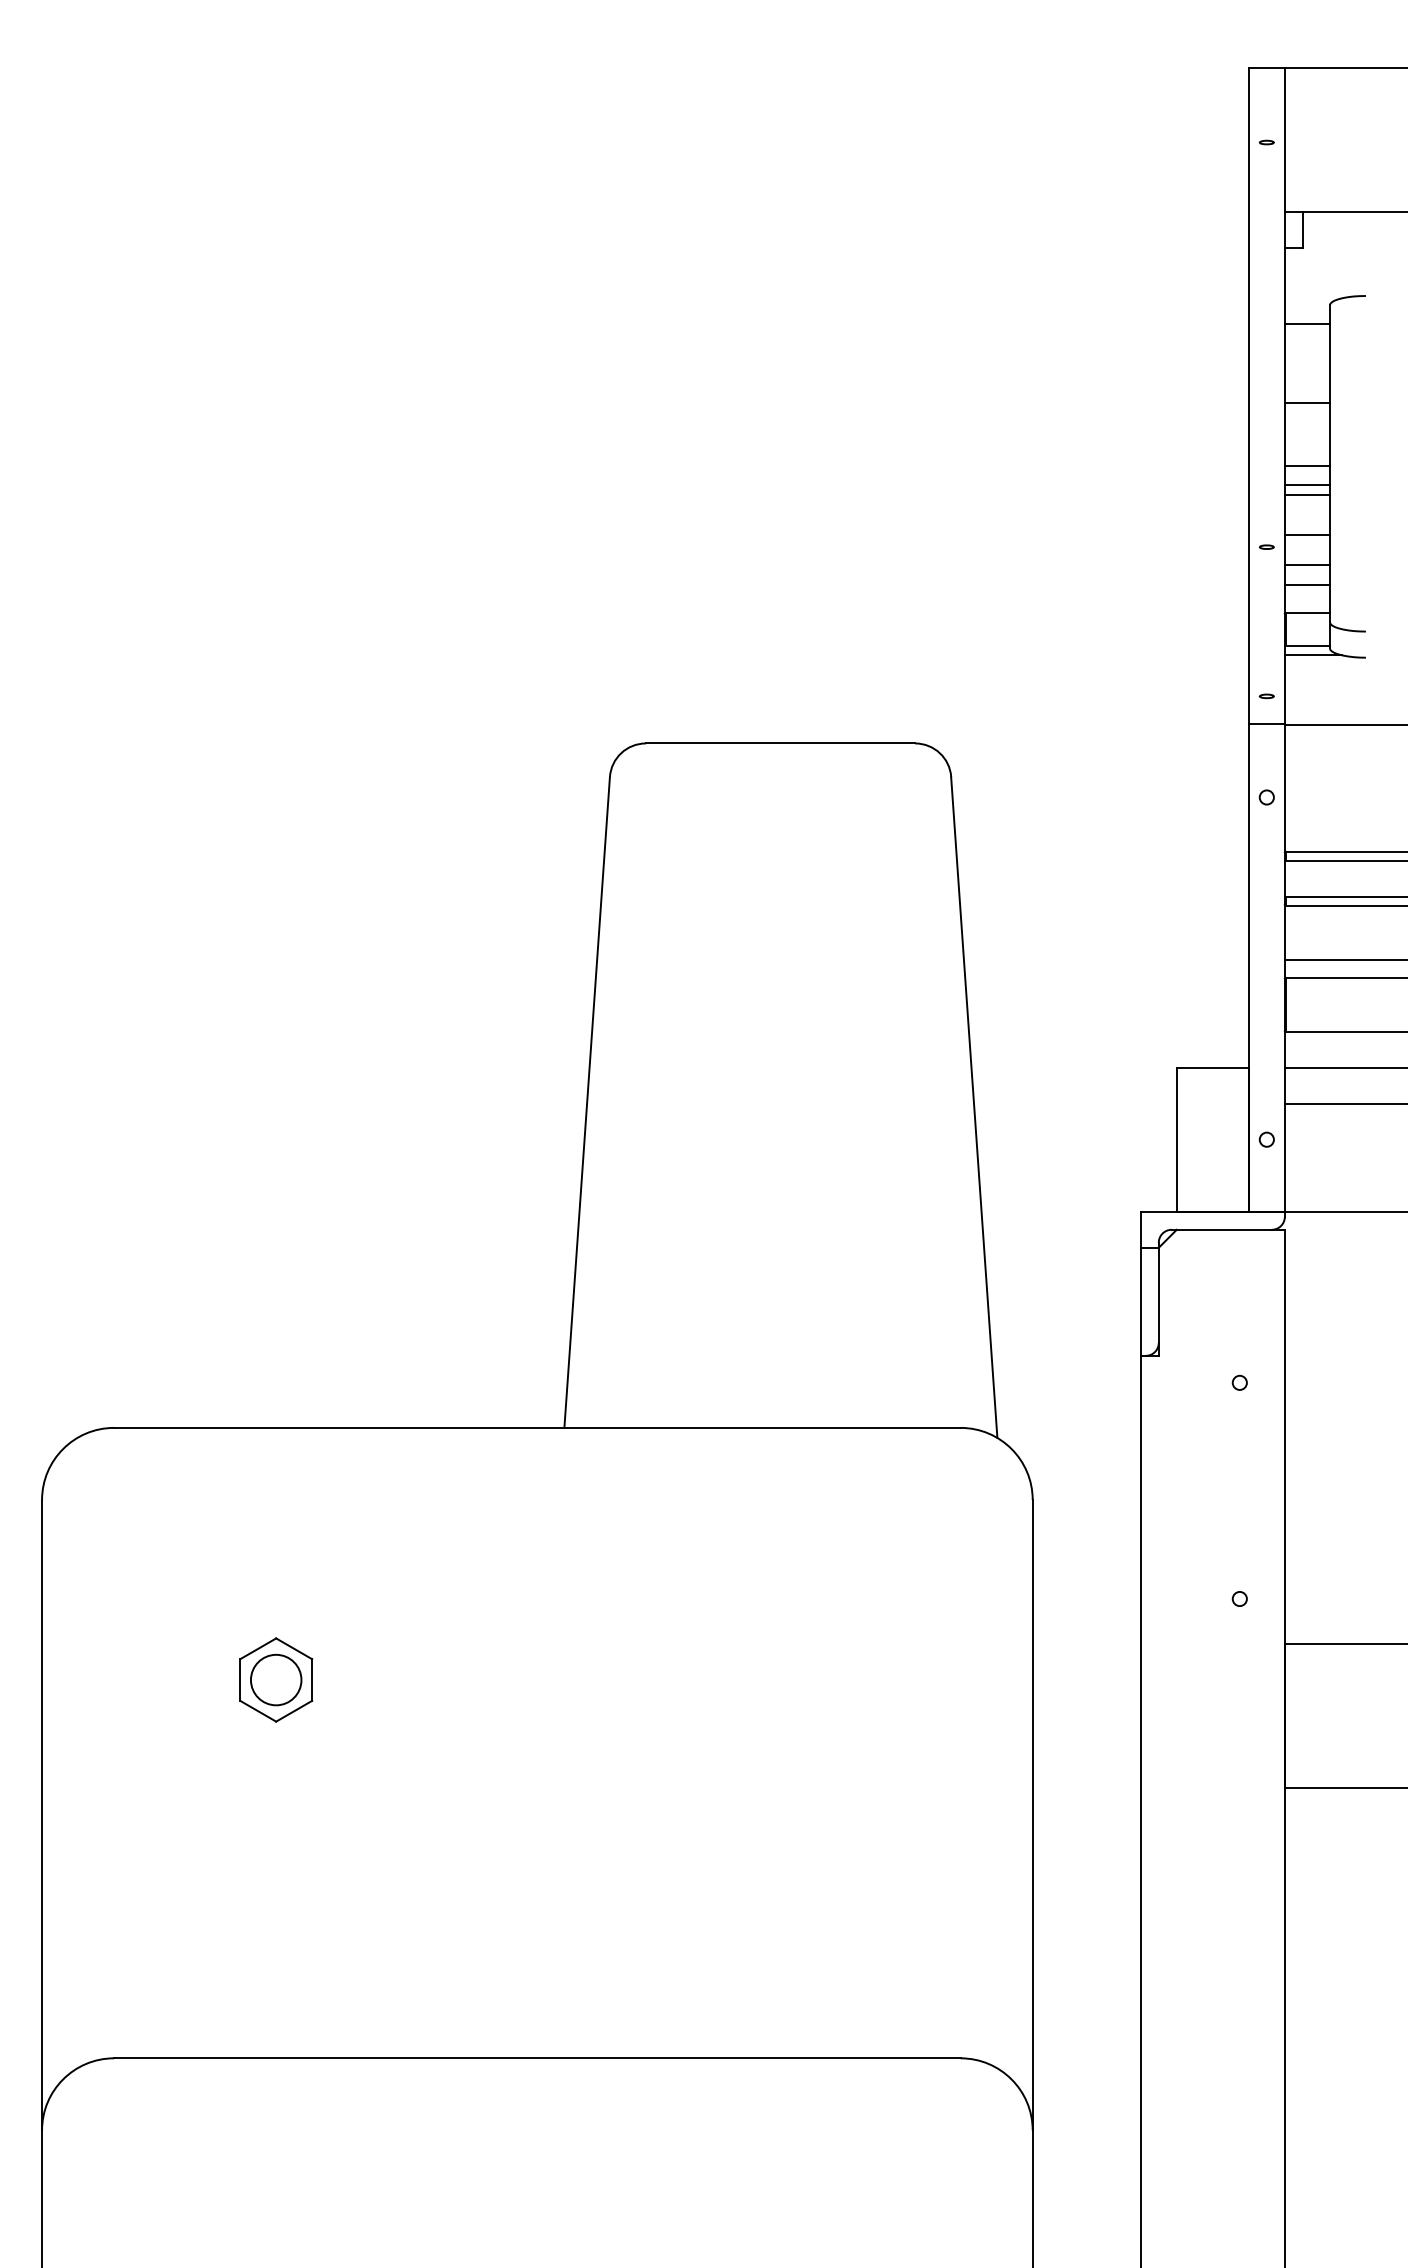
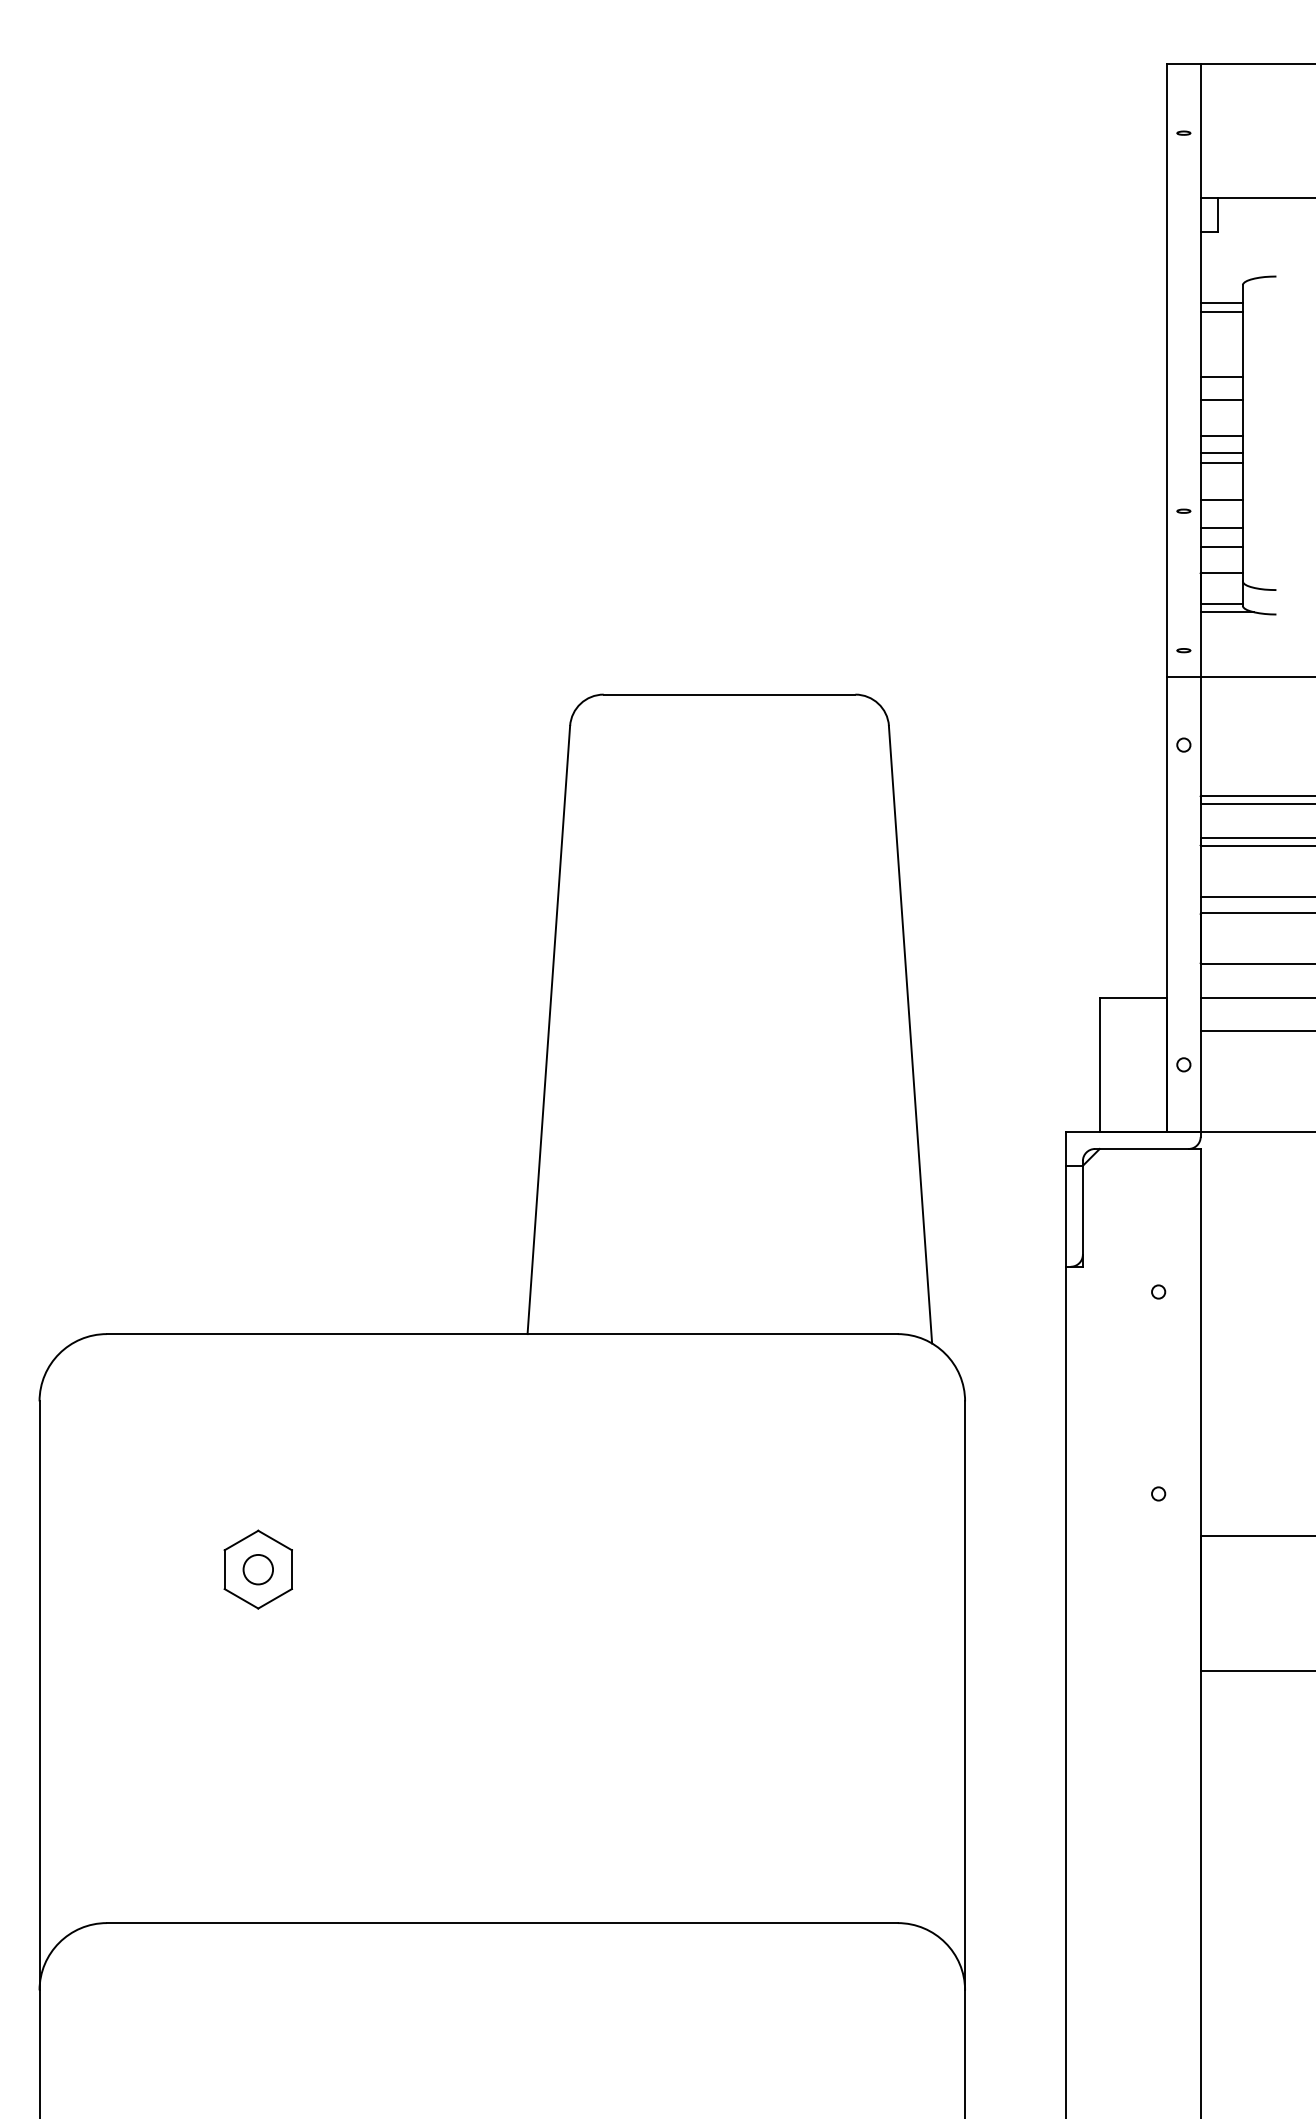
line: (1306, 333) -> (1220, 311), added
line: (1306, 428) -> (1220, 400), added
circle: (275, 1679) -> (257, 1569), size x0.62

